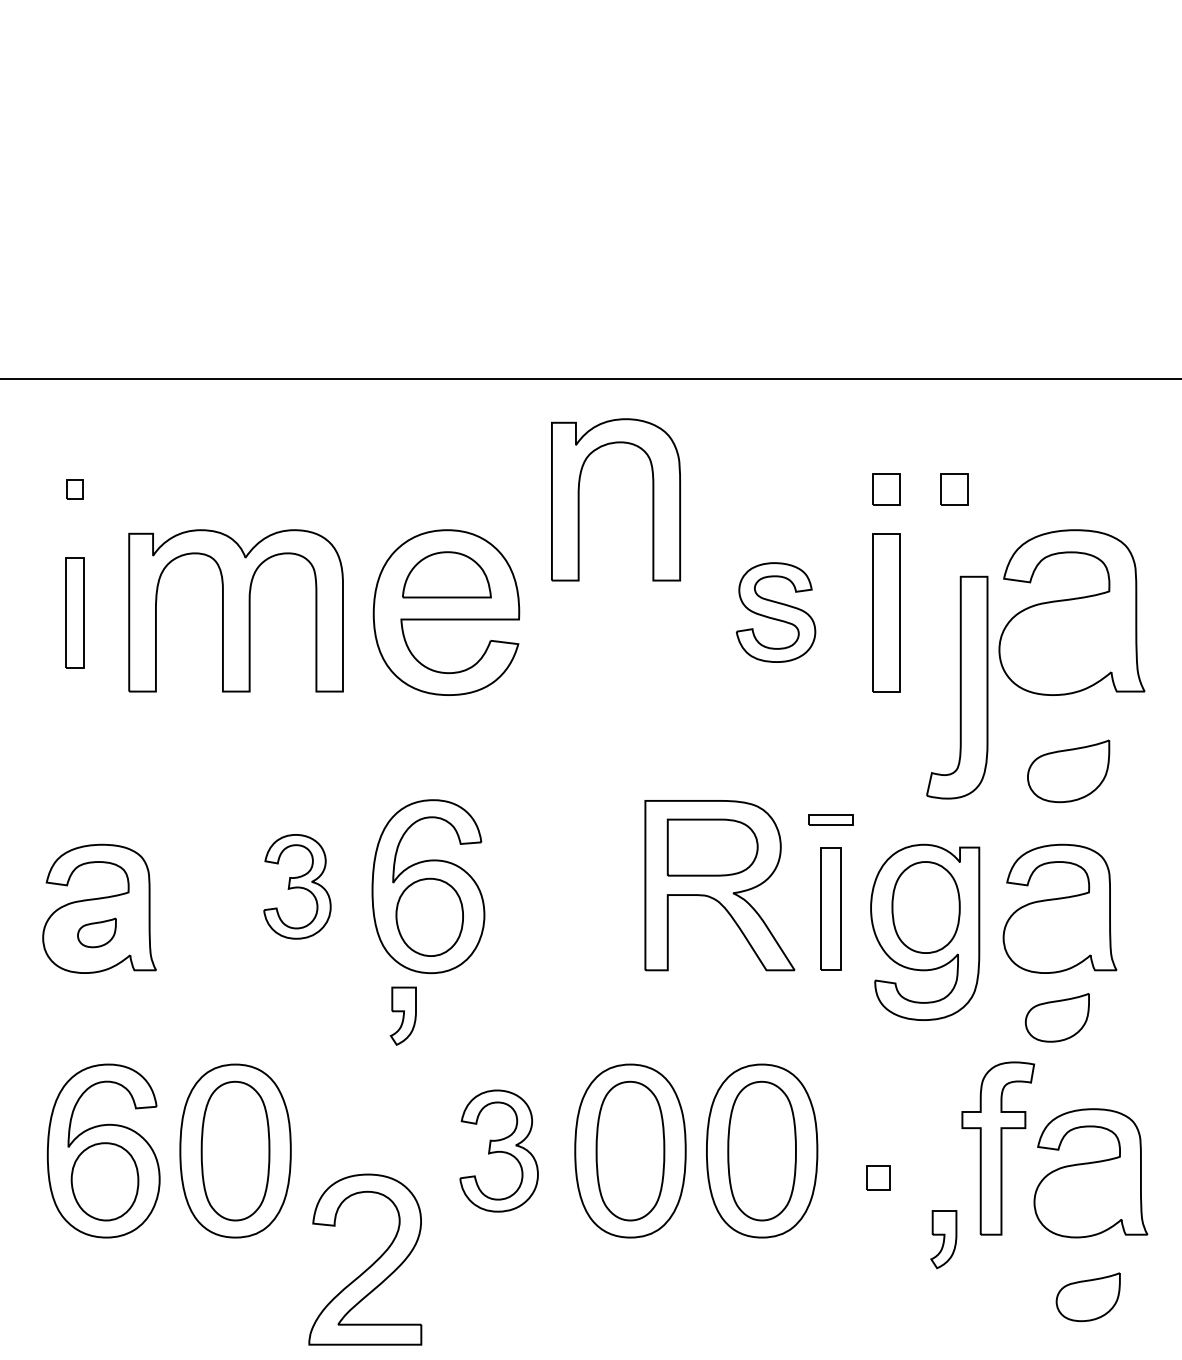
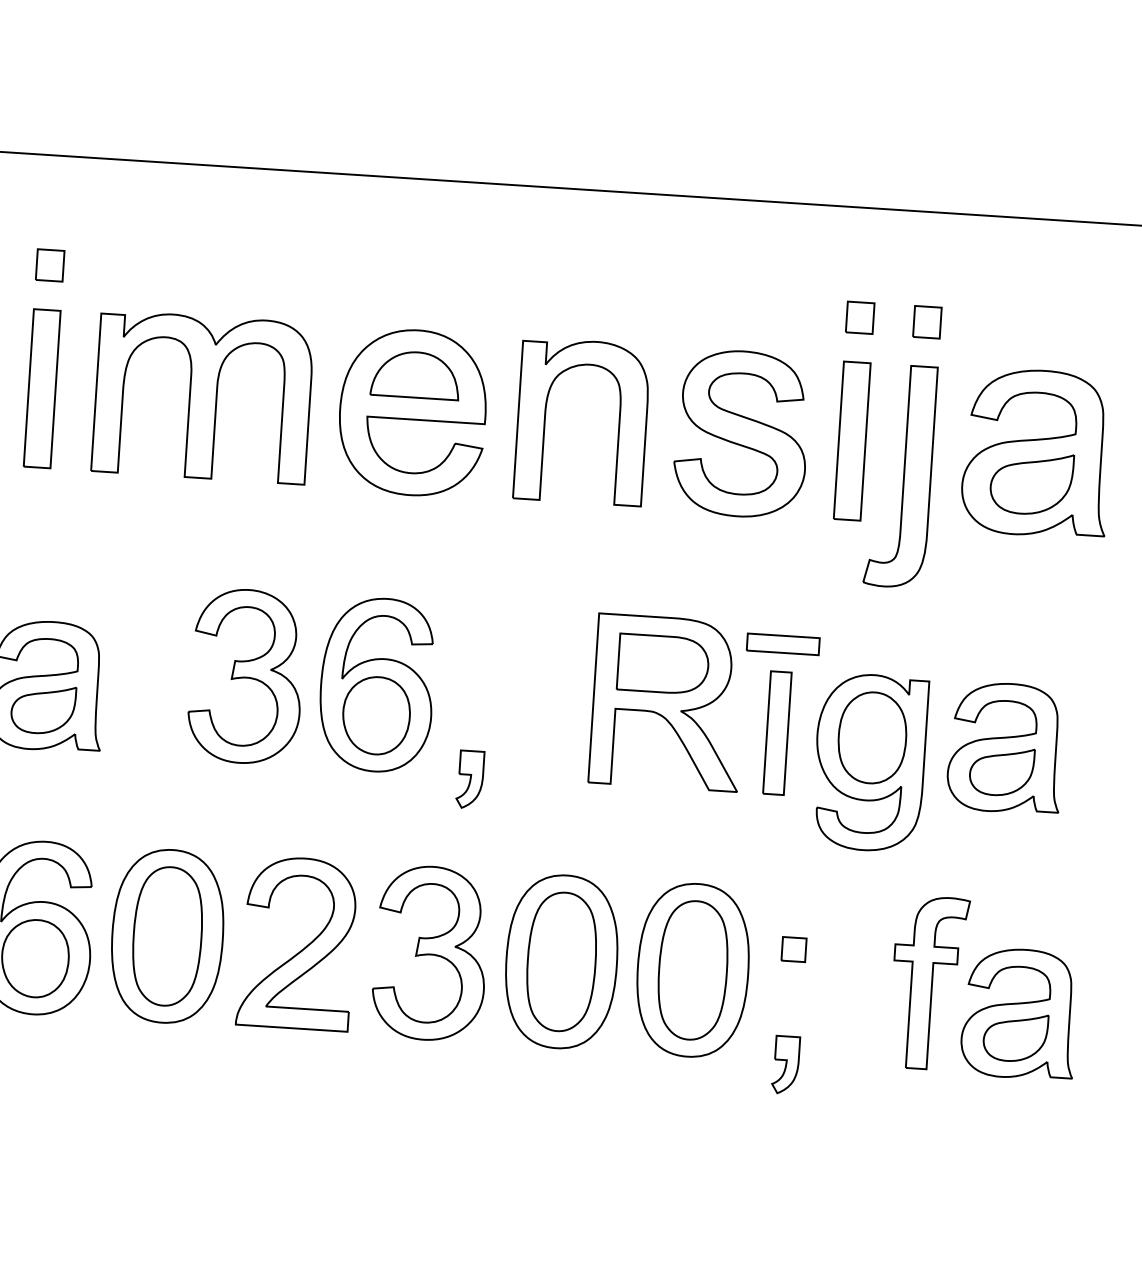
part: (74, 489) -> (49, 265), size x1.67
part: (579, 499) -> (545, 419), moved
part: (74, 612) -> (41, 388), size x1.43
part: (775, 612) -> (741, 433), size x1.67
part: (957, 687) -> (900, 476), moved
part: (1068, 771) -> (1031, 483), moved
part: (830, 819) -> (782, 643), size x1.67
part: (297, 886) -> (246, 676), size x1.67
part: (96, 932) -> (42, 709), size x1.67
part: (402, 1015) -> (469, 778), moved
part: (1056, 1017) -> (1000, 771), moved
part: (498, 1150) -> (430, 952), size x1.43
part: (878, 1177) -> (794, 949), moved
part: (943, 1239) -> (785, 1064), moved
part: (371, 1264) -> (303, 948), moved
part: (1087, 1297) -> (1014, 1037), moved

